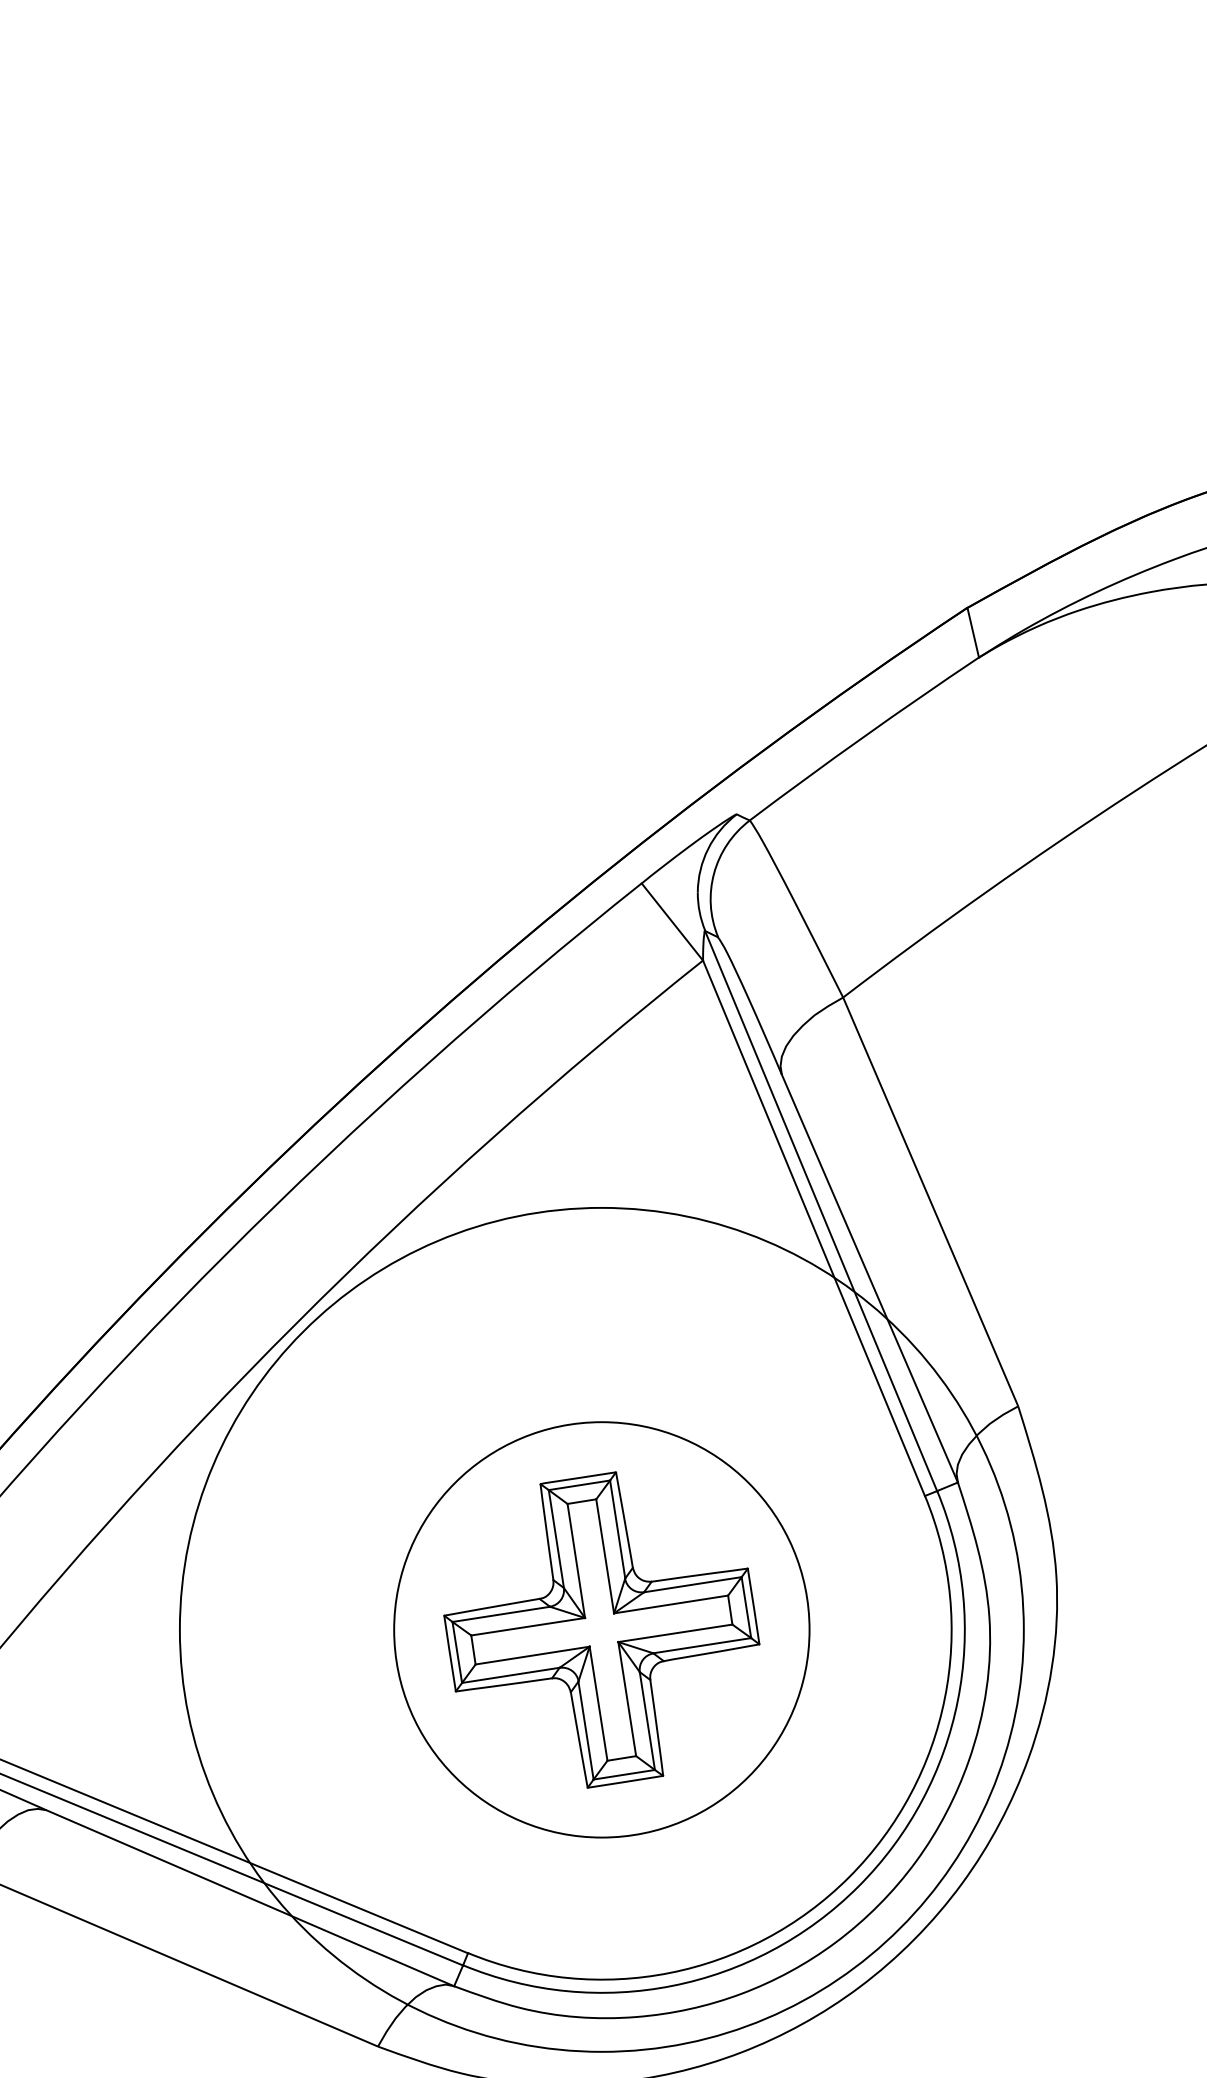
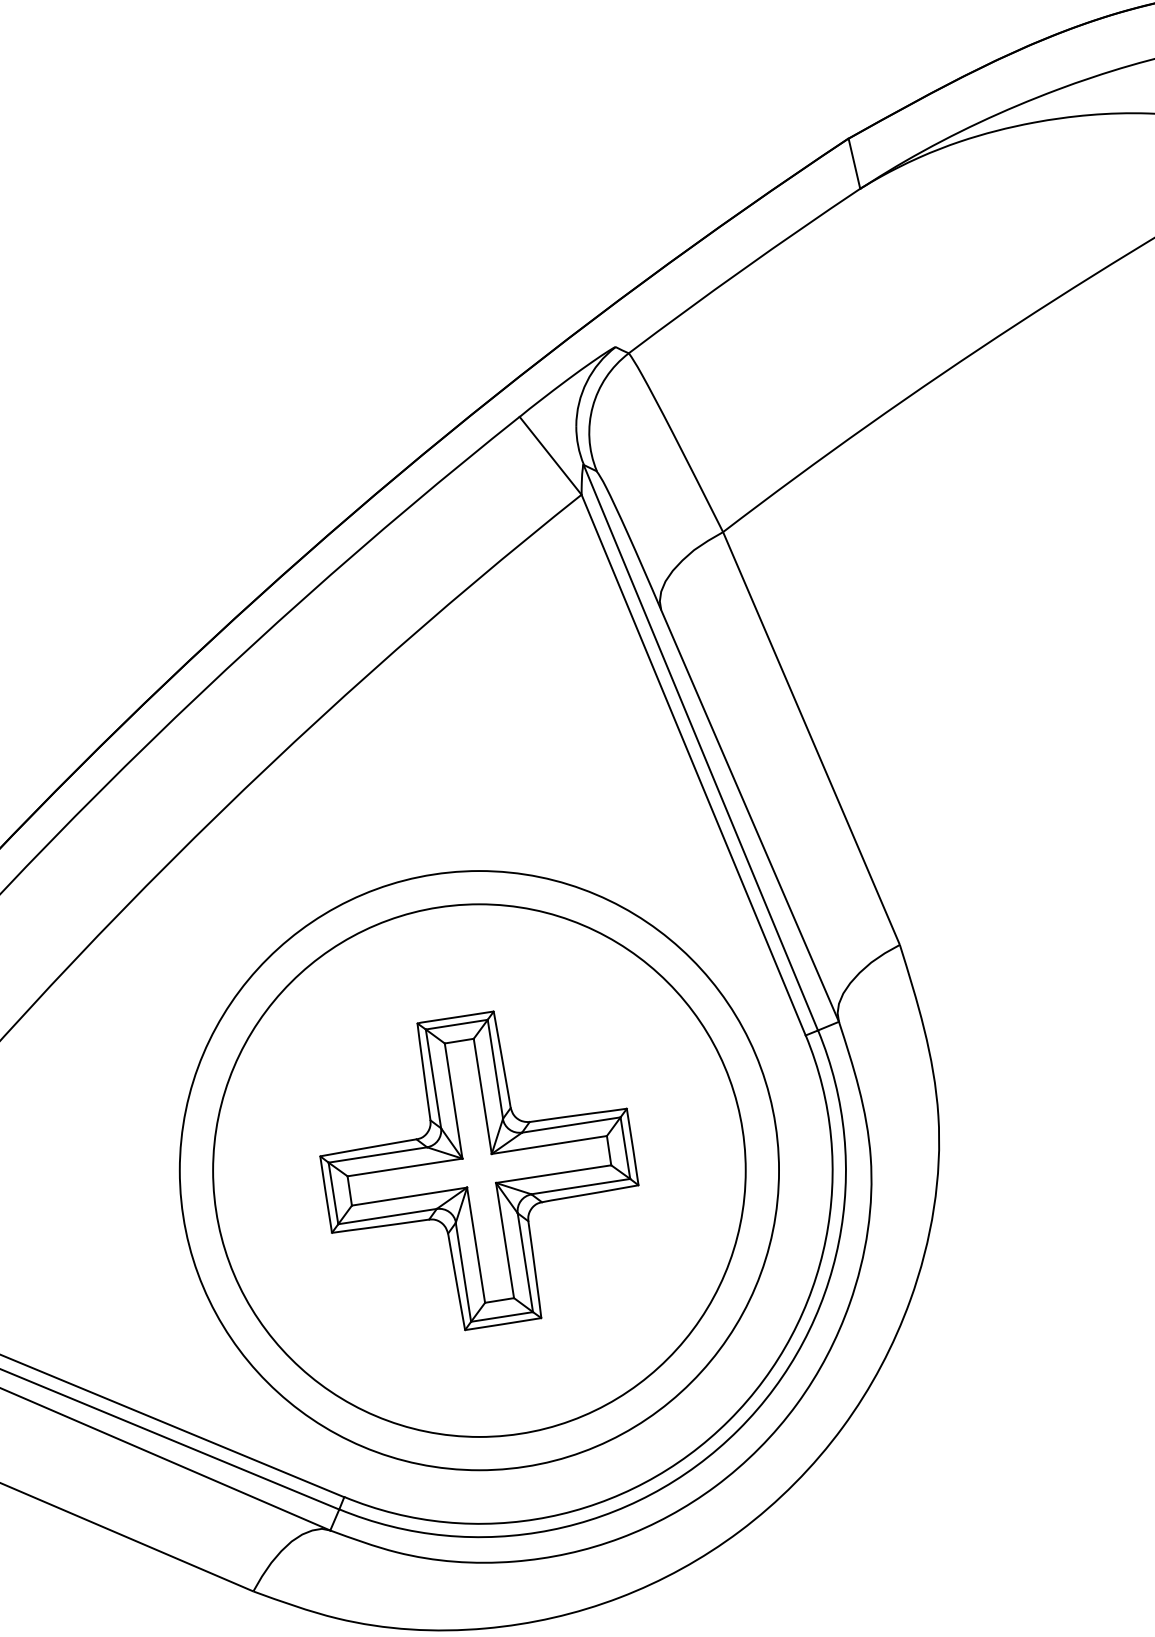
circle: (601, 1629) -> (479, 1170), size x0.62
circle: (601, 1629) -> (479, 1170), size x1.43

